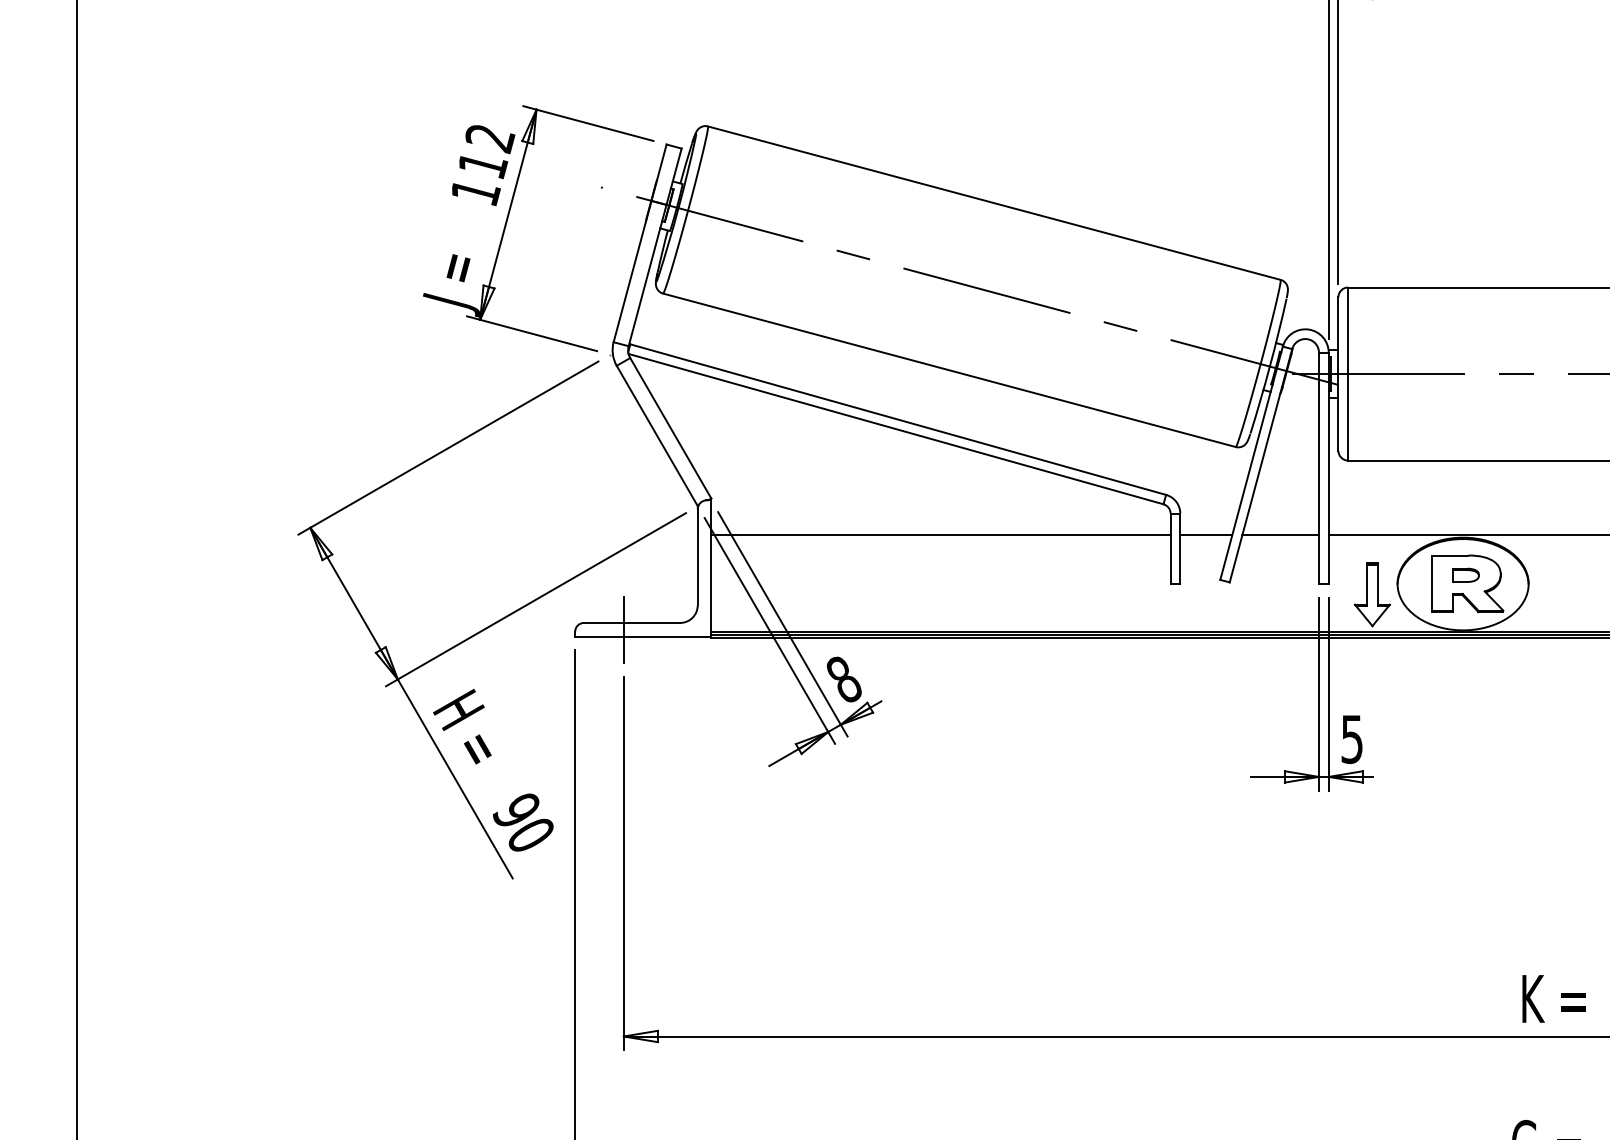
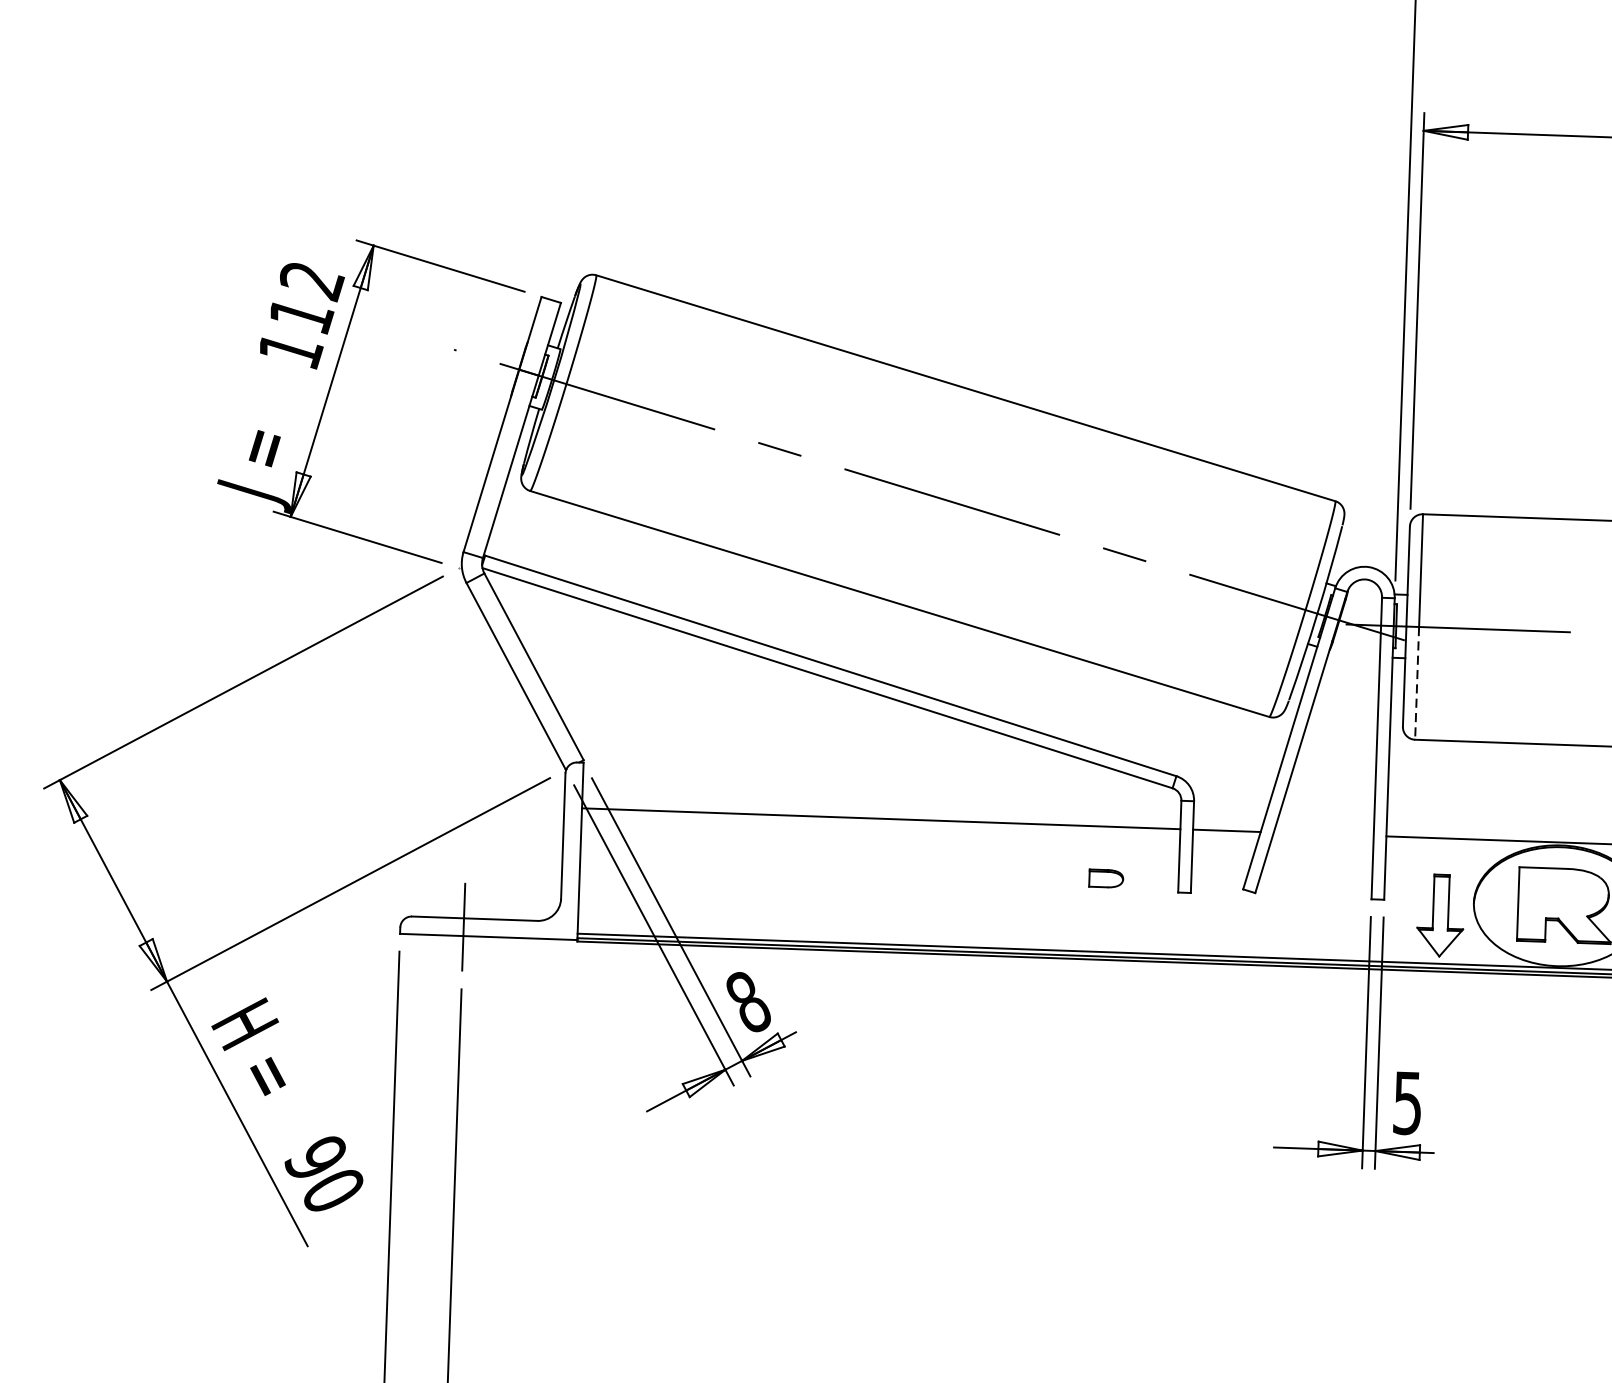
line: (1348, 417) -> (1417, 683), solid -> dashed
line: (1280, 535) -> (1323, 834), removed
part: (1465, 574) -> (1105, 877), moved

